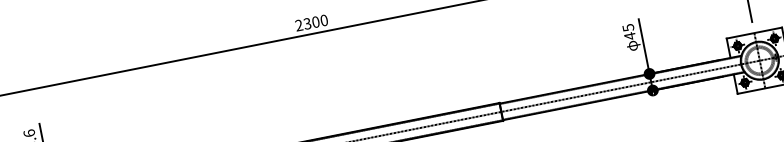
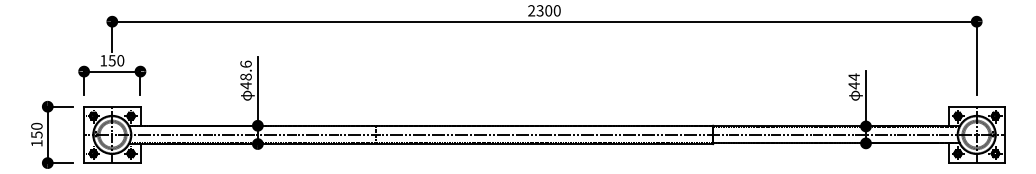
text: (627, 27) -> (853, 76), 45 -> 44

